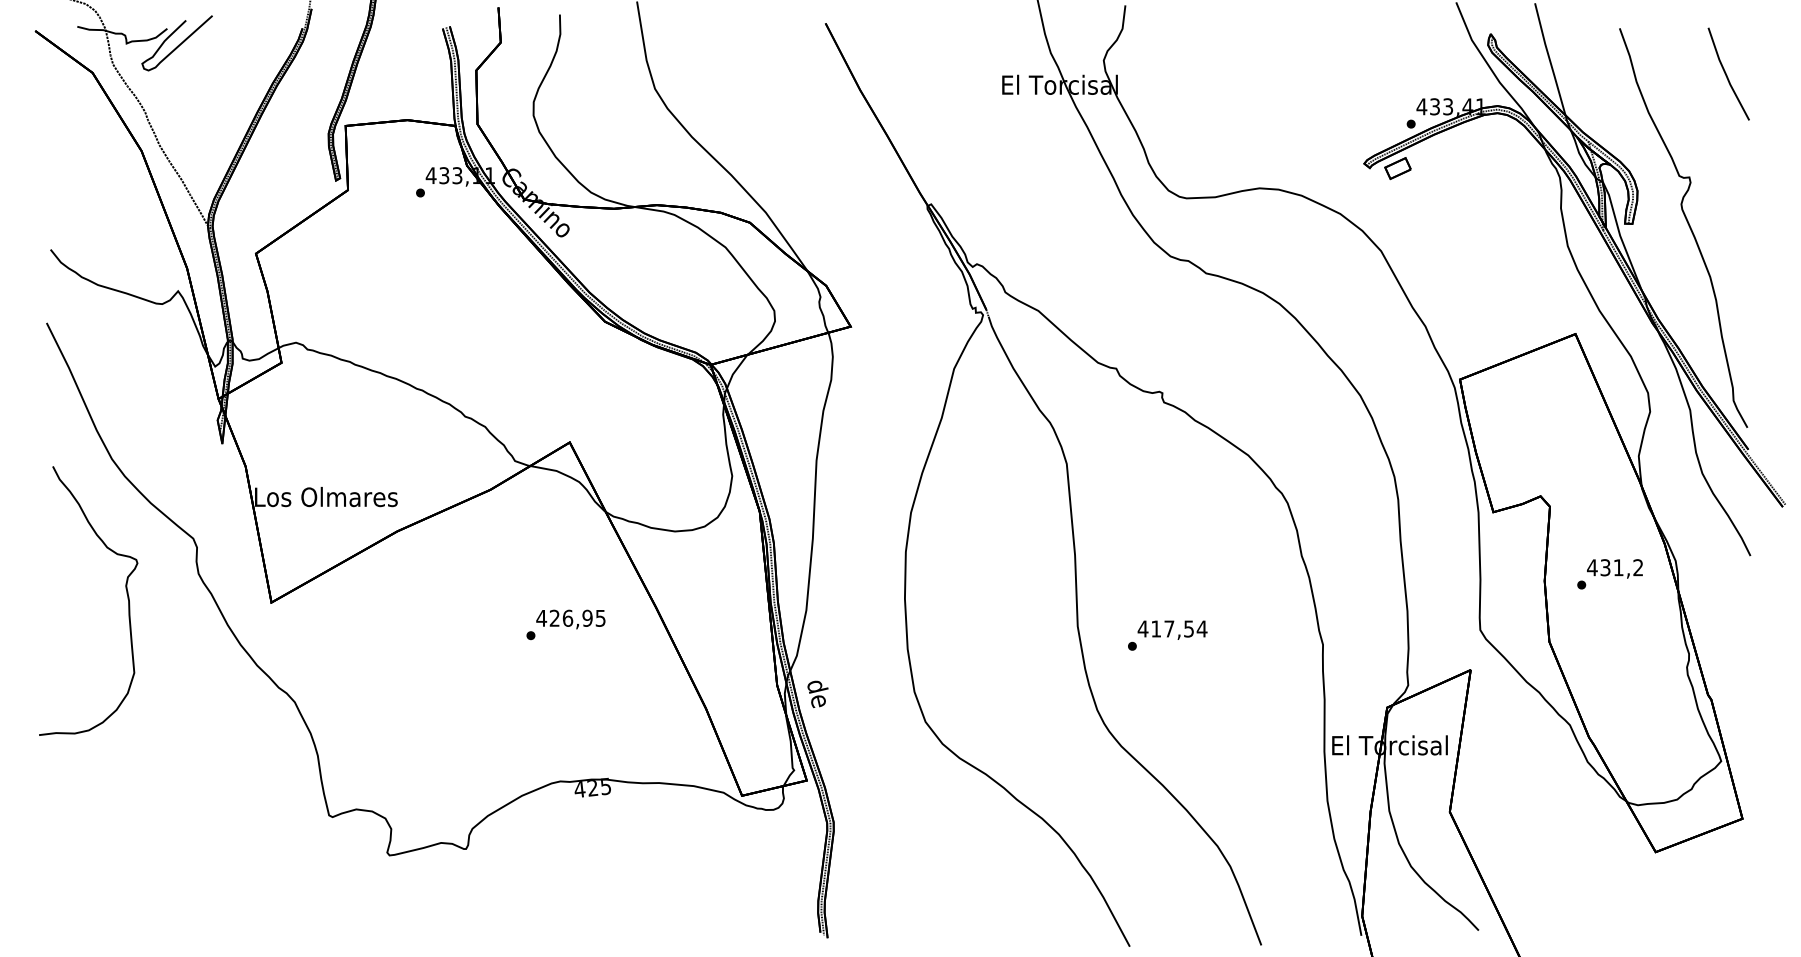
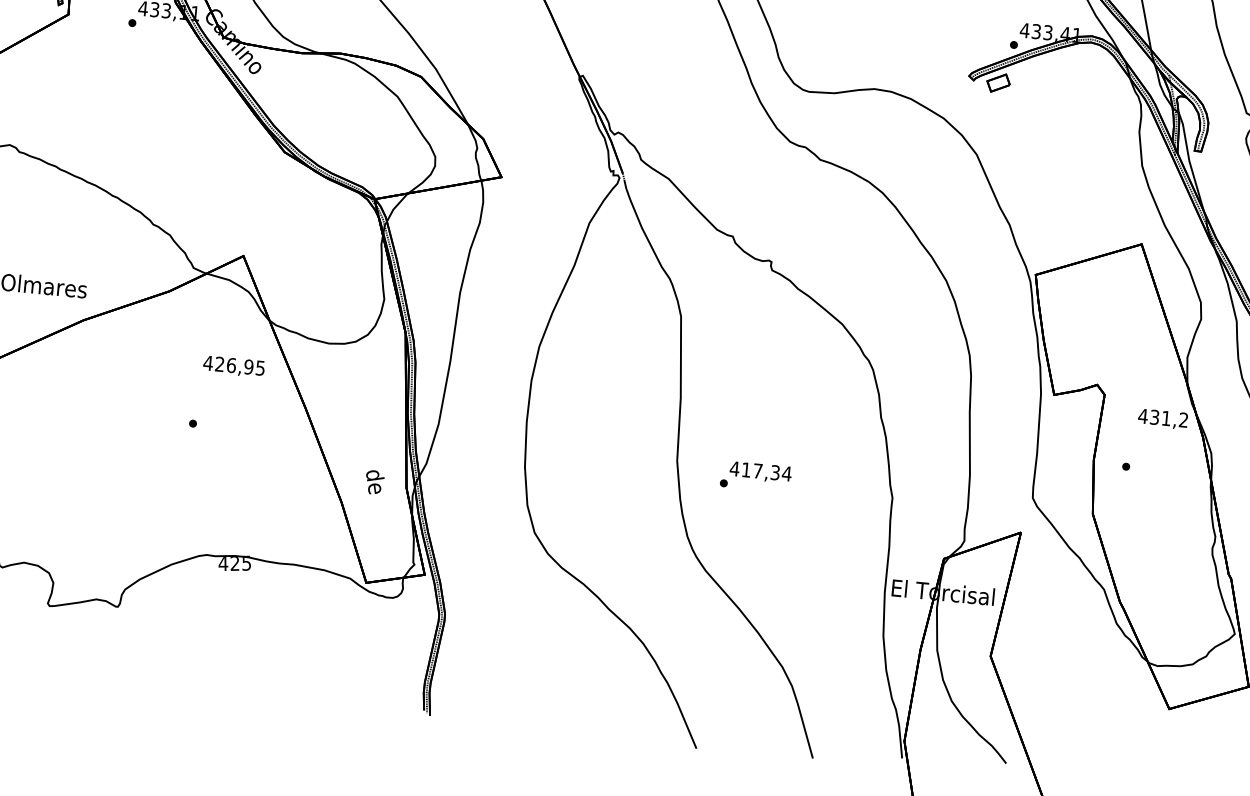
text: (1614, 568) -> (1162, 418), moved
text: (570, 619) -> (233, 366), moved
text: (1188, 628) -> (774, 472), 417,54 -> 417,34
text: (817, 693) -> (374, 481), moved

